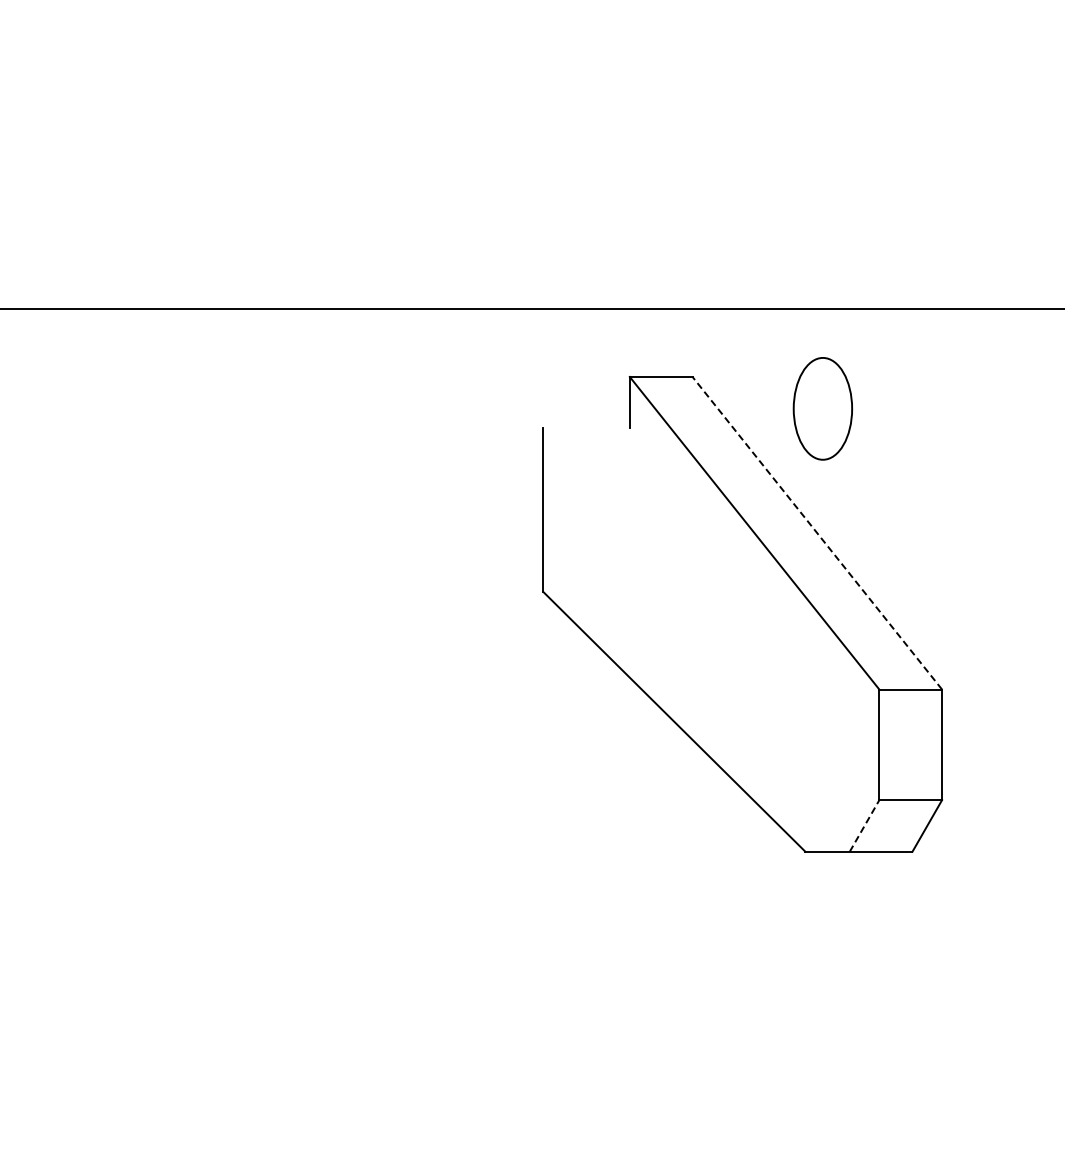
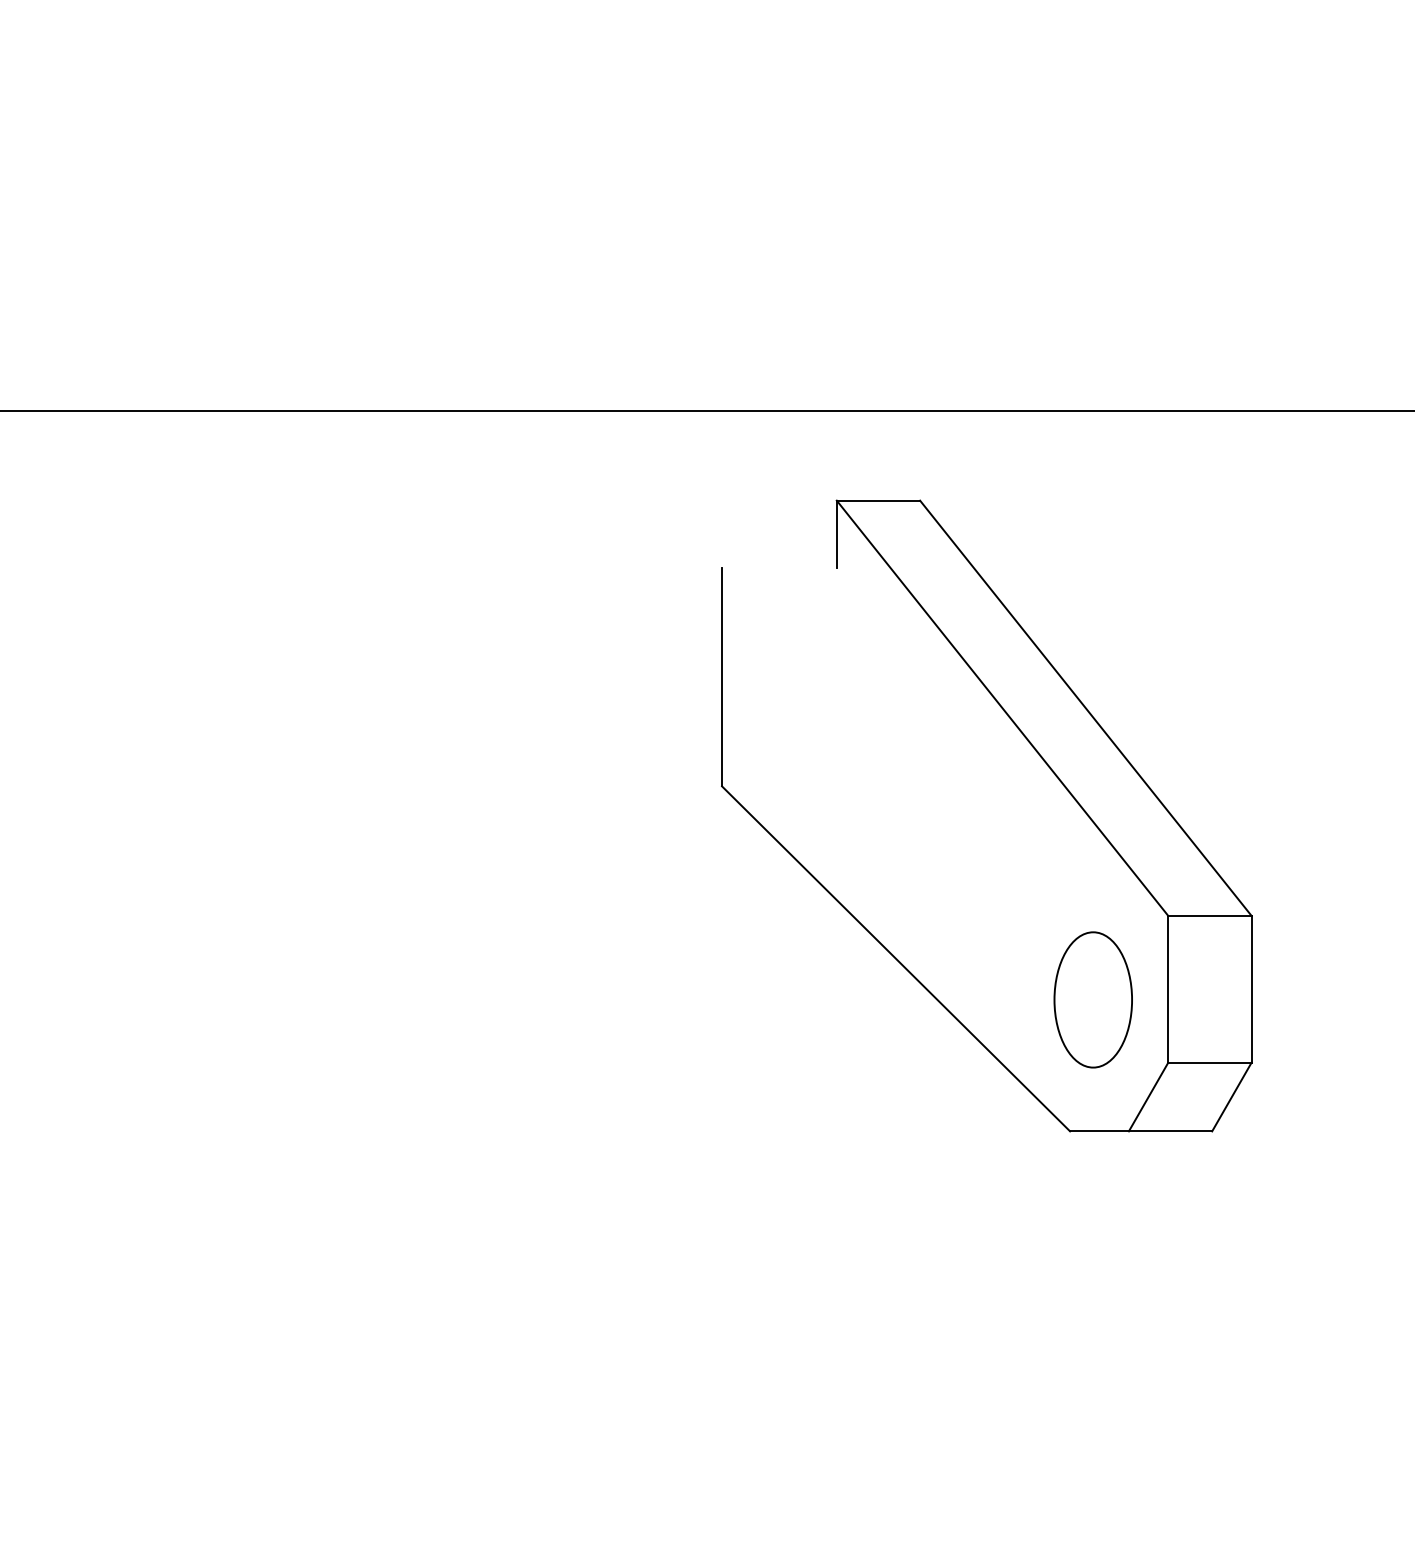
part: (822, 408) -> (1092, 999), moved
line: (817, 533) -> (1086, 708), dashed -> solid
line: (864, 825) -> (1148, 1096), dashed -> solid

